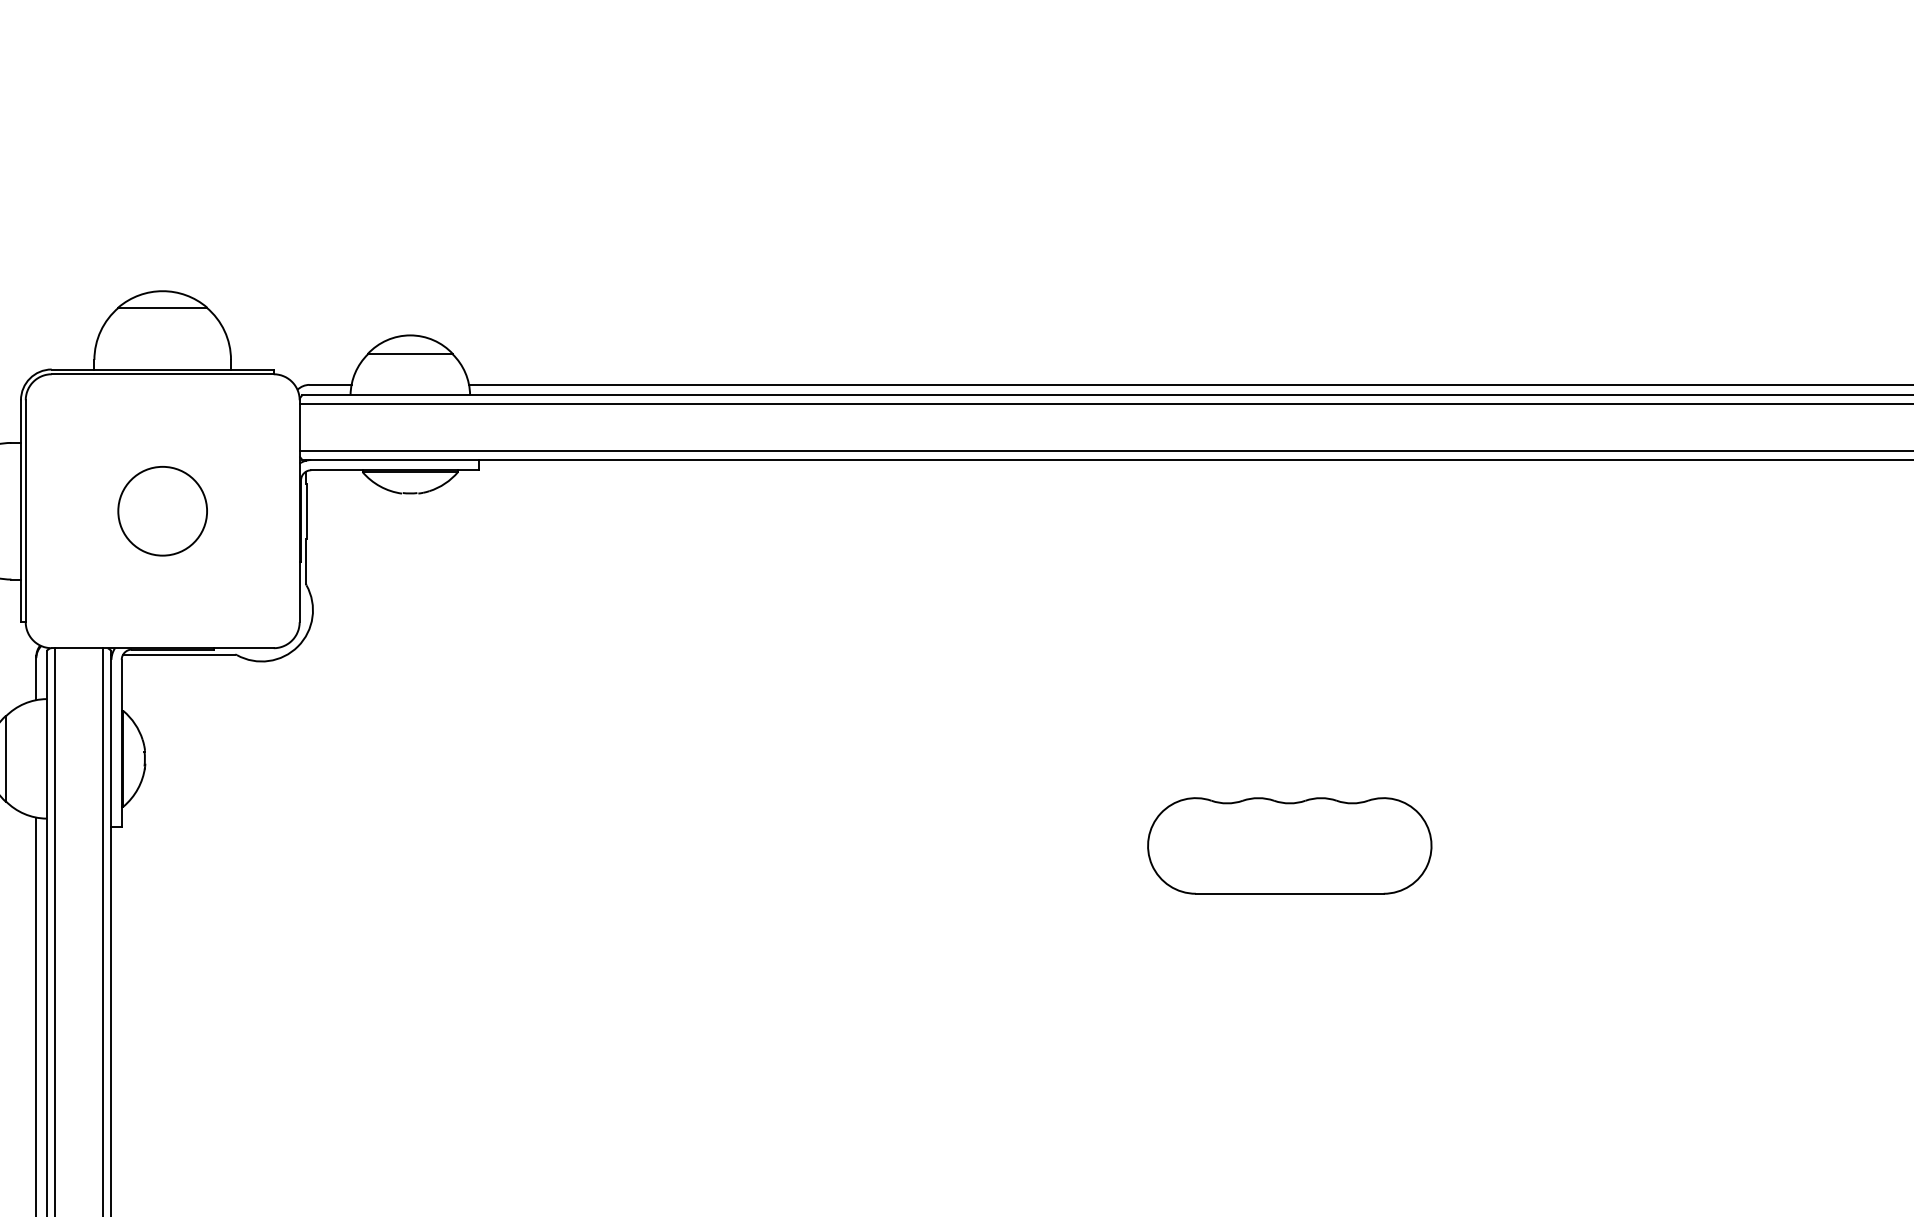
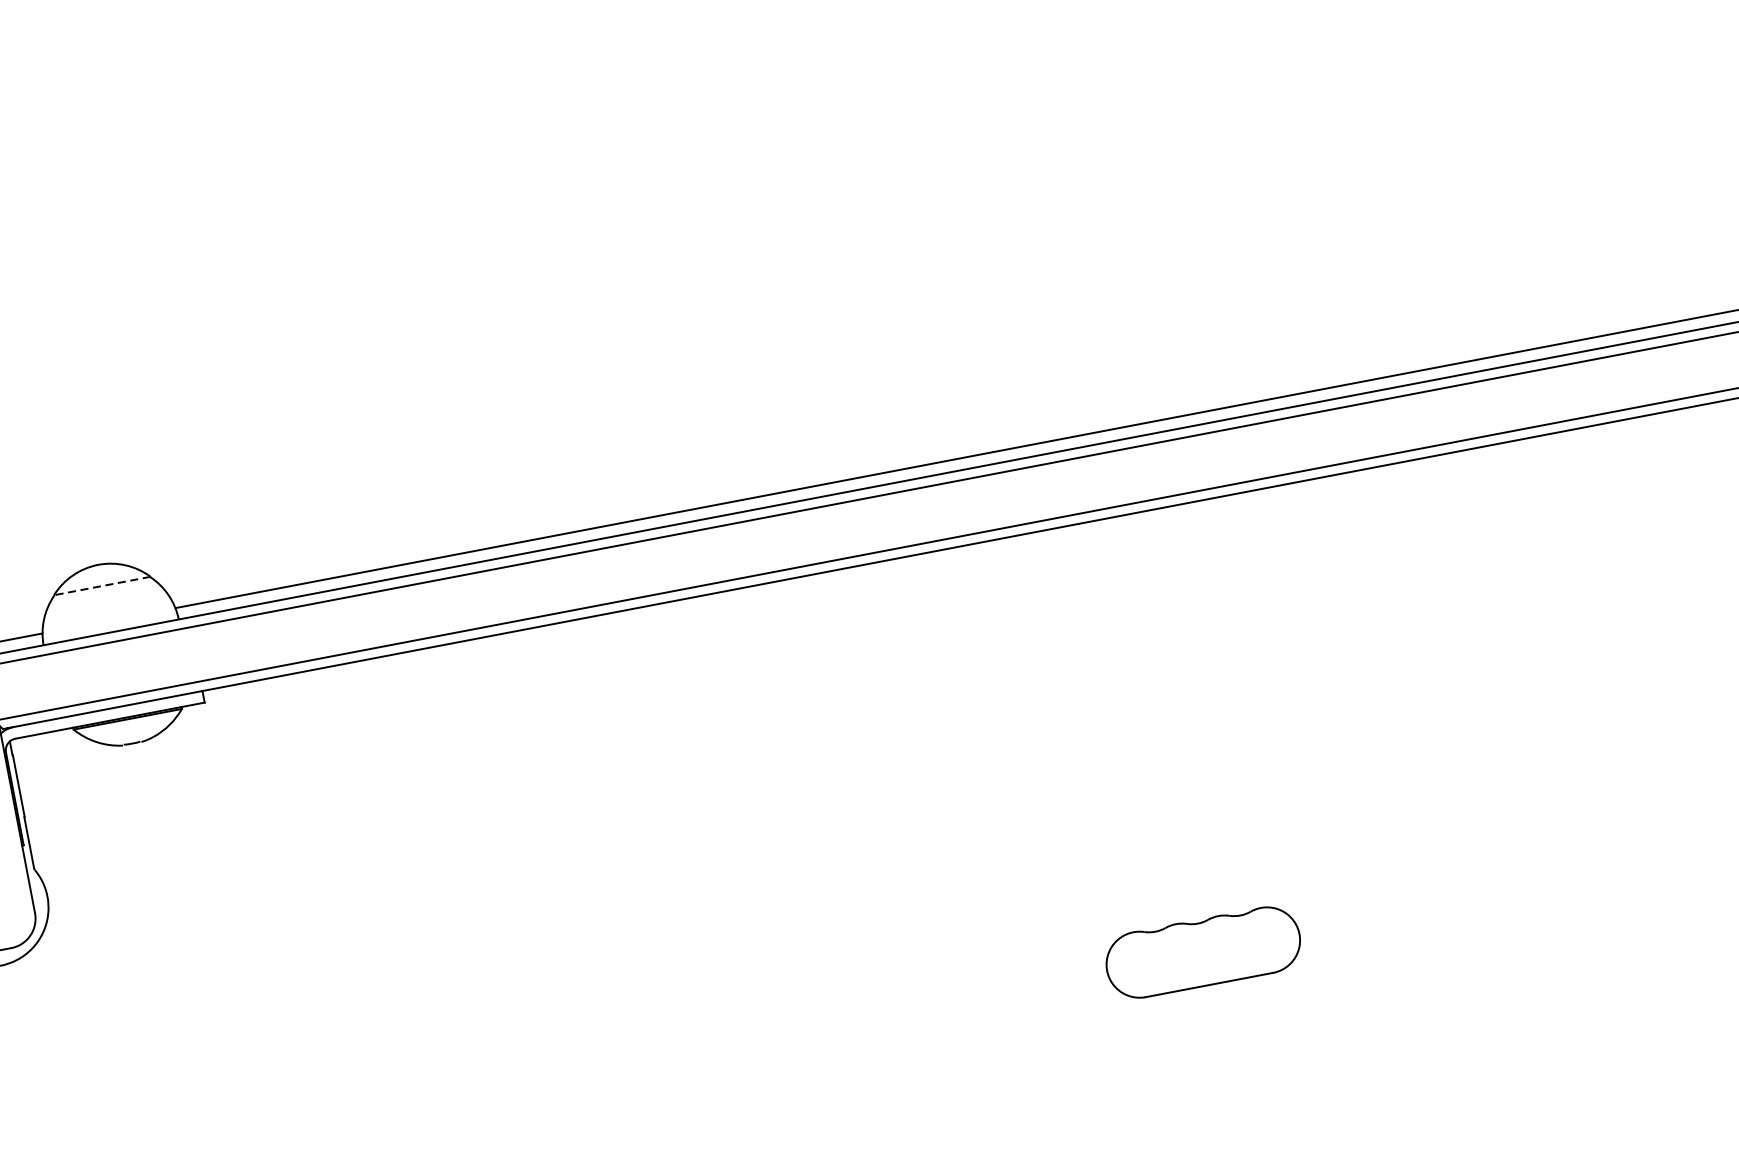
line: (410, 354) -> (102, 586), solid -> dashed
part: (1289, 845) -> (1202, 952), size x0.6

